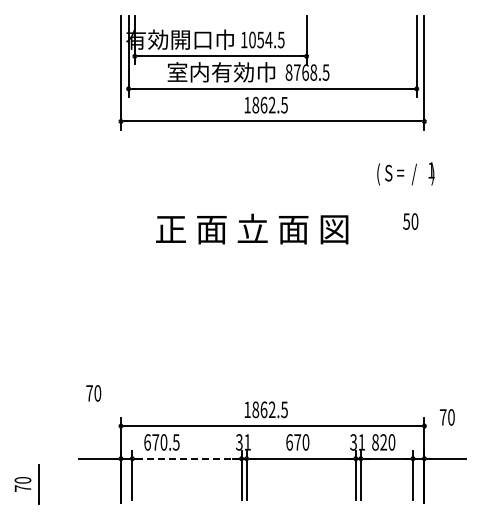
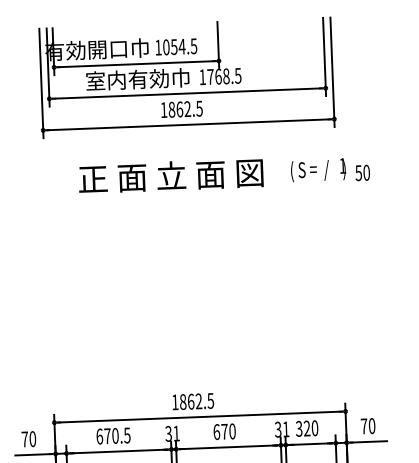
text: (288, 72) -> (202, 77), 8768.5 -> 1768.5
text: (410, 221) -> (362, 172), moved
text: (252, 228) -> (171, 175), moved
text: (93, 393) -> (28, 439), moved
text: (447, 417) -> (368, 426), moved
text: (161, 442) -> (113, 436), moved
text: (375, 442) -> (299, 428), 820 -> 320
line: (187, 458) -> (119, 451), dashed -> solid

